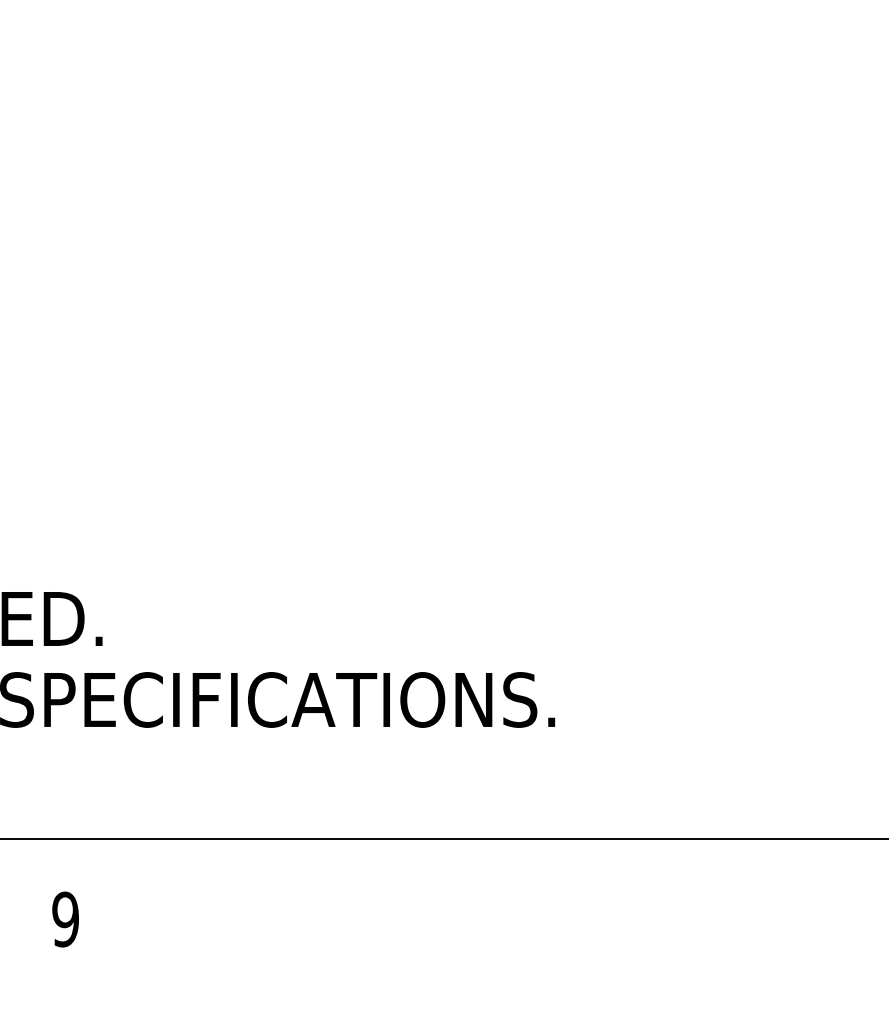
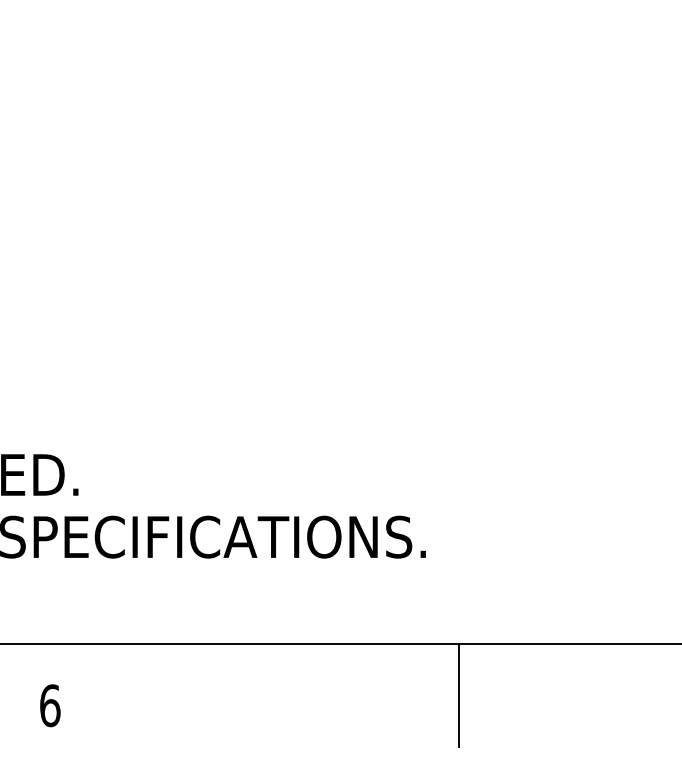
line: (597, 905) -> (458, 694), added
text: (65, 919) -> (50, 705), 9 -> 6

